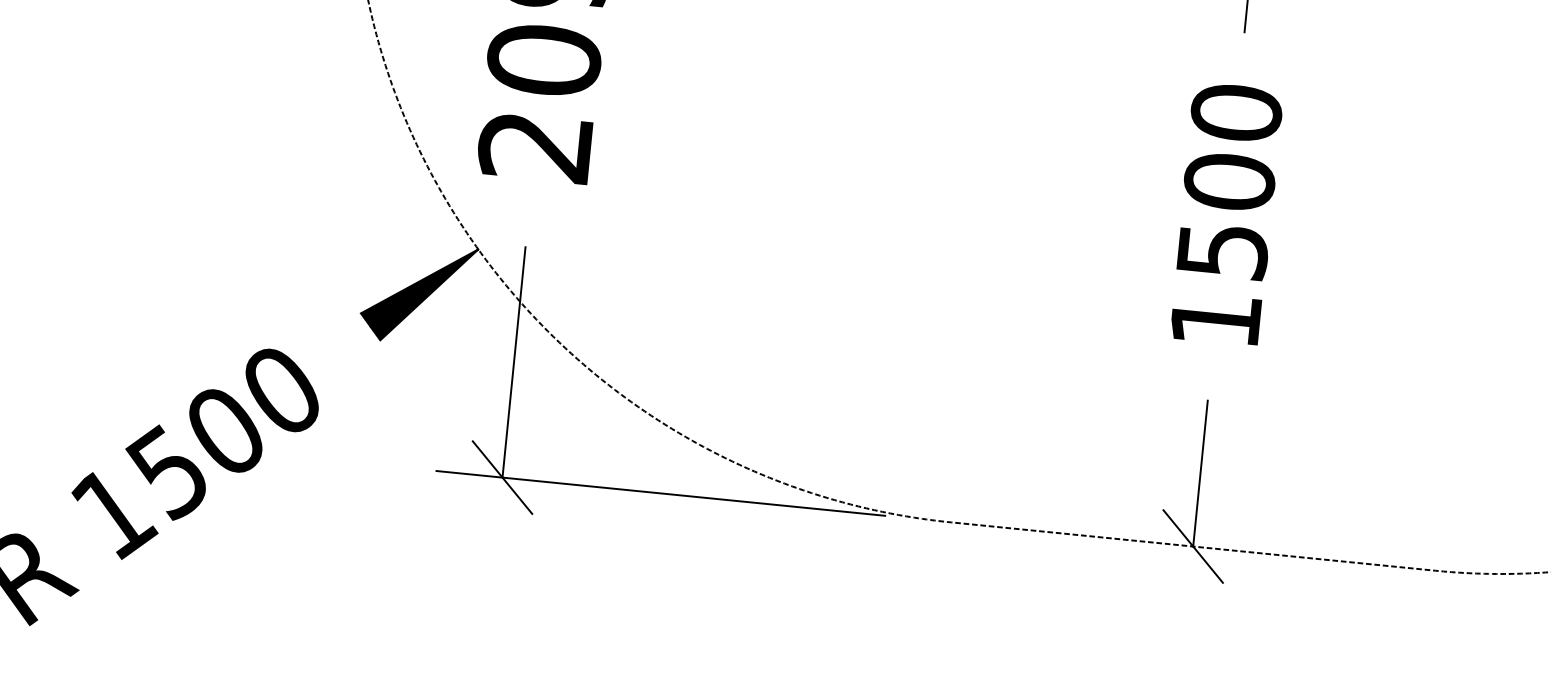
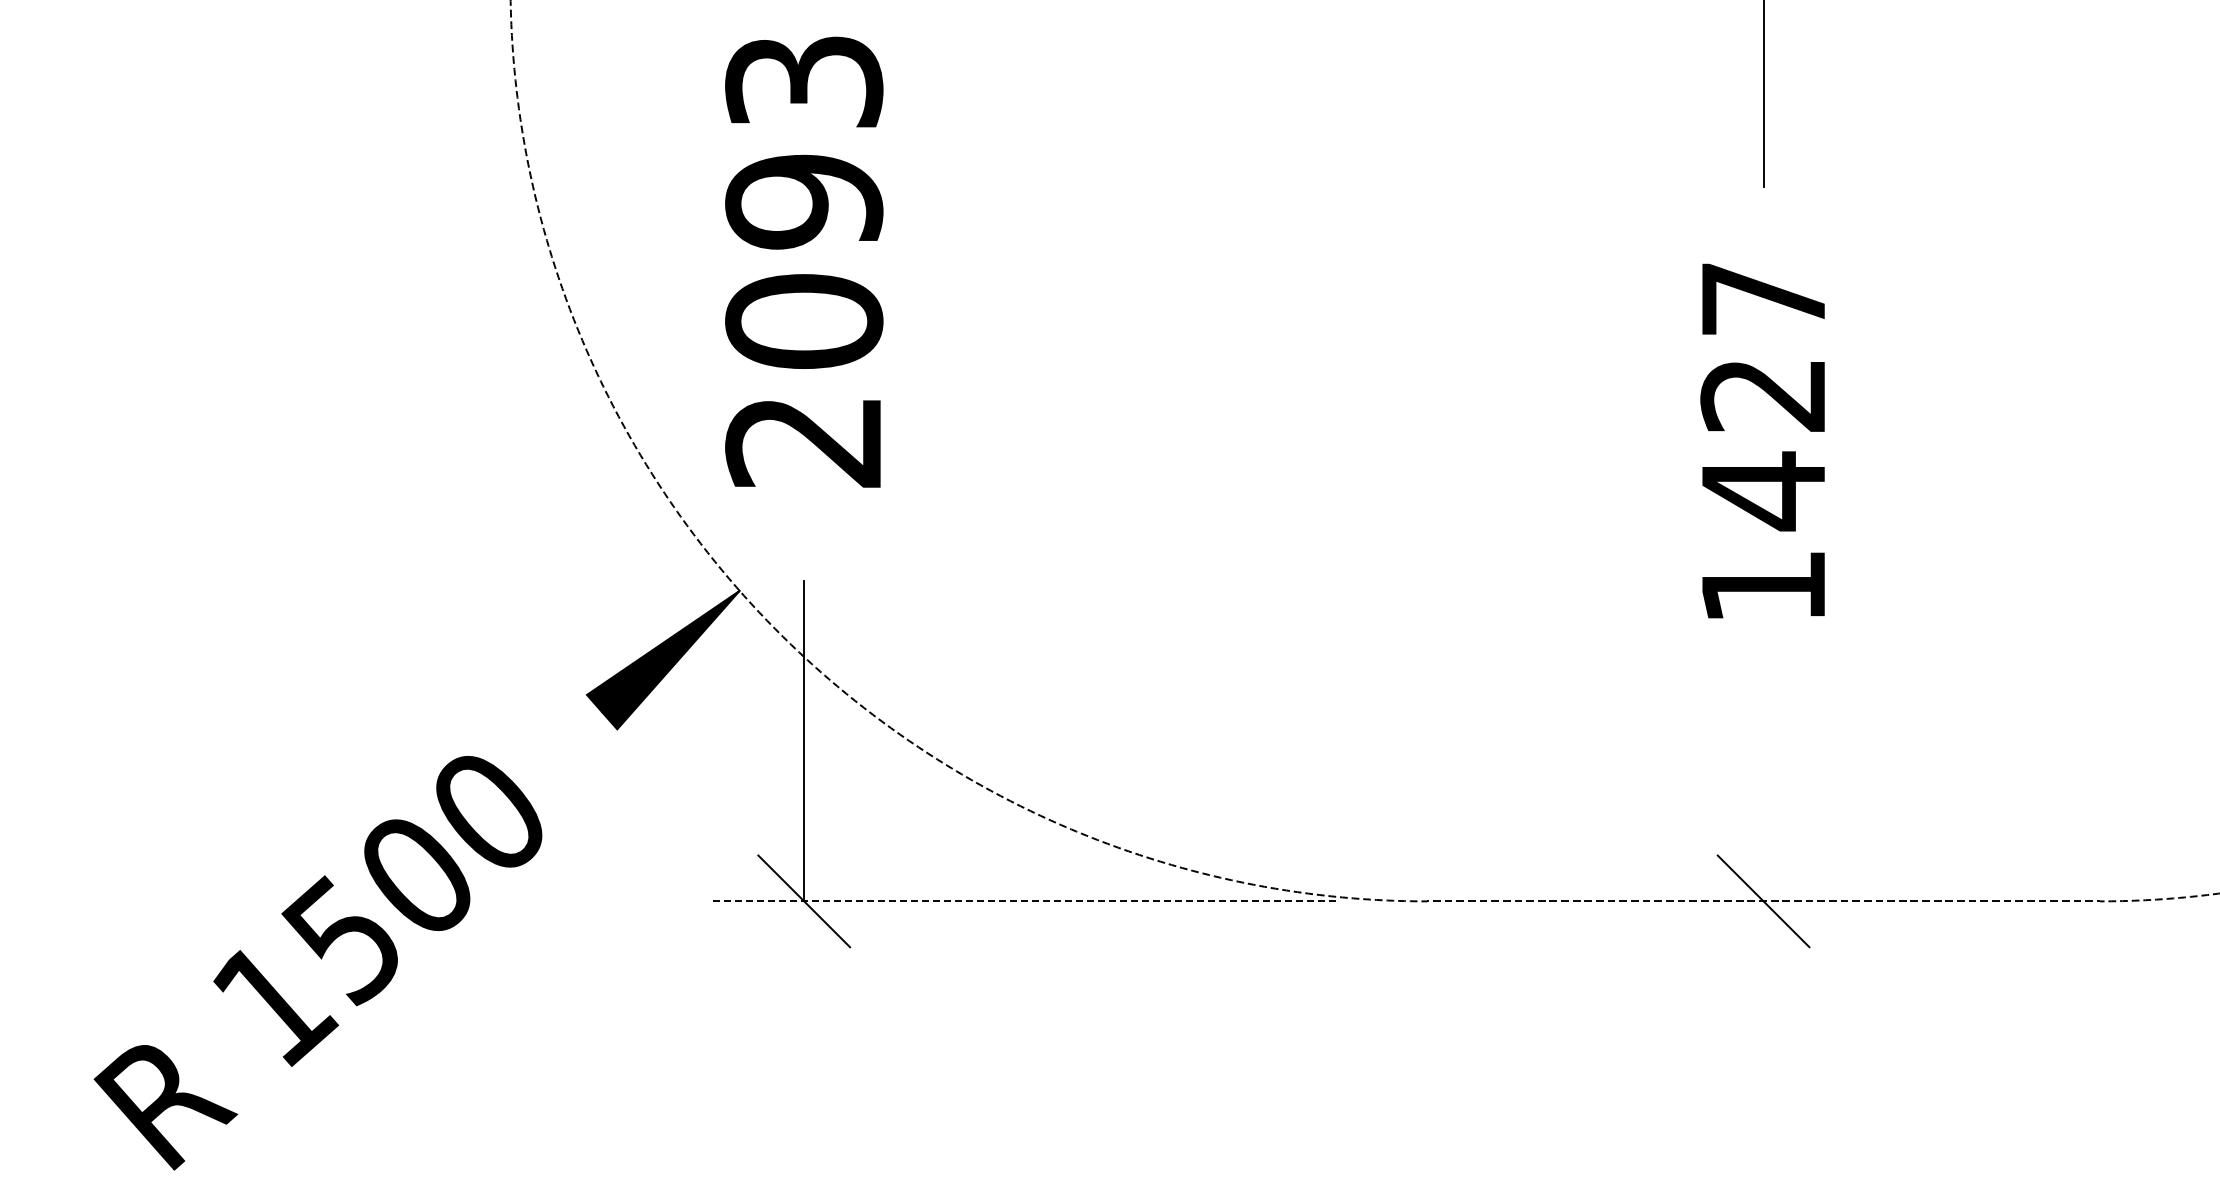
text: (1229, 183) -> (1763, 396), 1500 -> 1427
line: (1200, 473) -> (1763, 799), removed
line: (661, 493) -> (1024, 901), solid -> dashed

